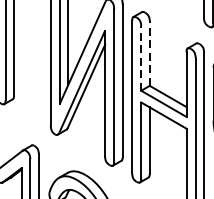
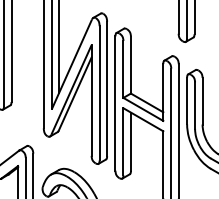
line: (149, 52) -> (130, 64), dashed -> solid
line: (141, 57) -> (123, 68), dashed -> solid

